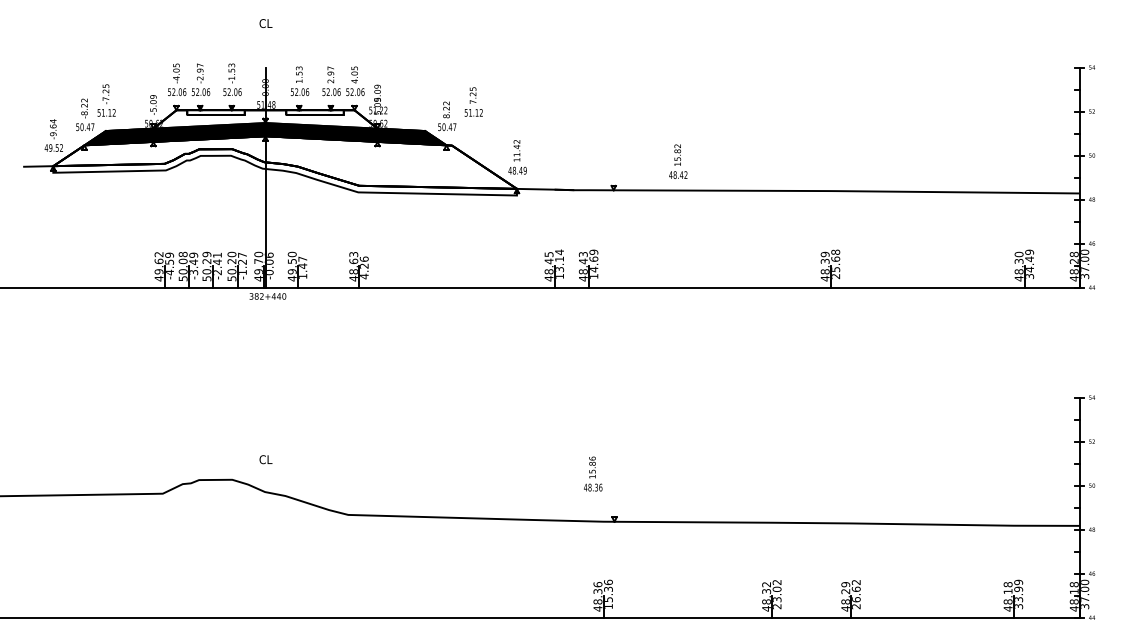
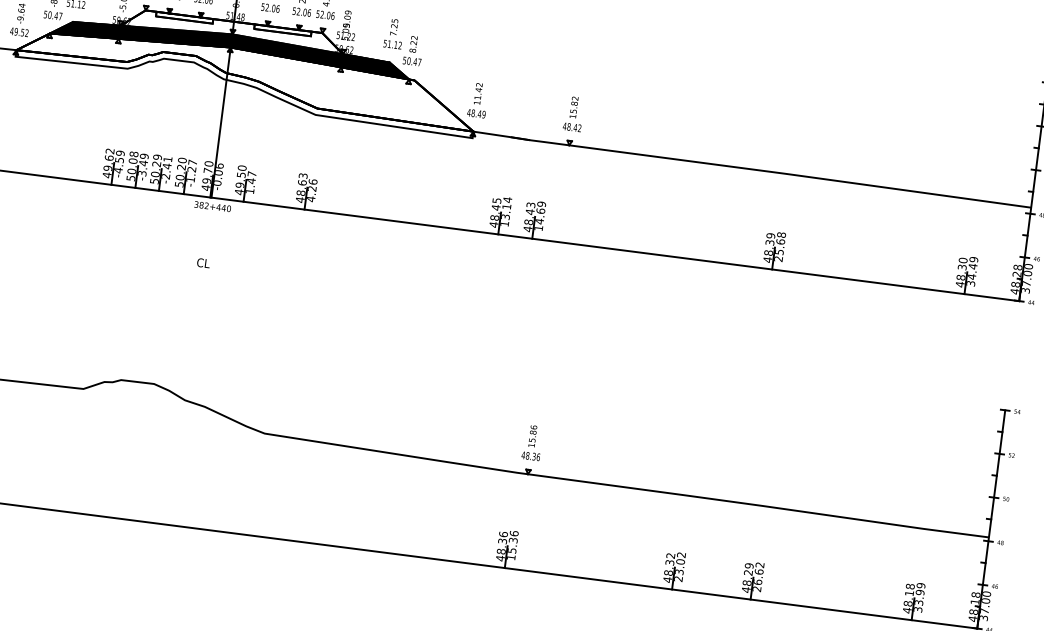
text: (473, 101) -> (393, 33), moved
text: (678, 161) -> (574, 113), moved
text: (265, 459) -> (203, 262), moved
text: (593, 473) -> (533, 442), moved

